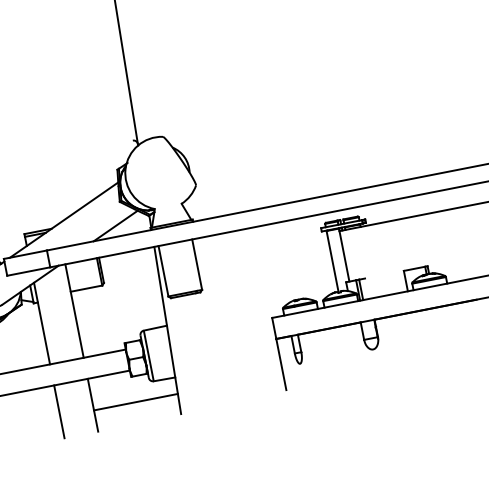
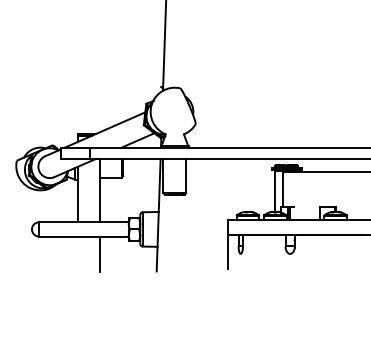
line: (135, 401) -> (128, 257), removed
line: (59, 411) -> (77, 254), removed

